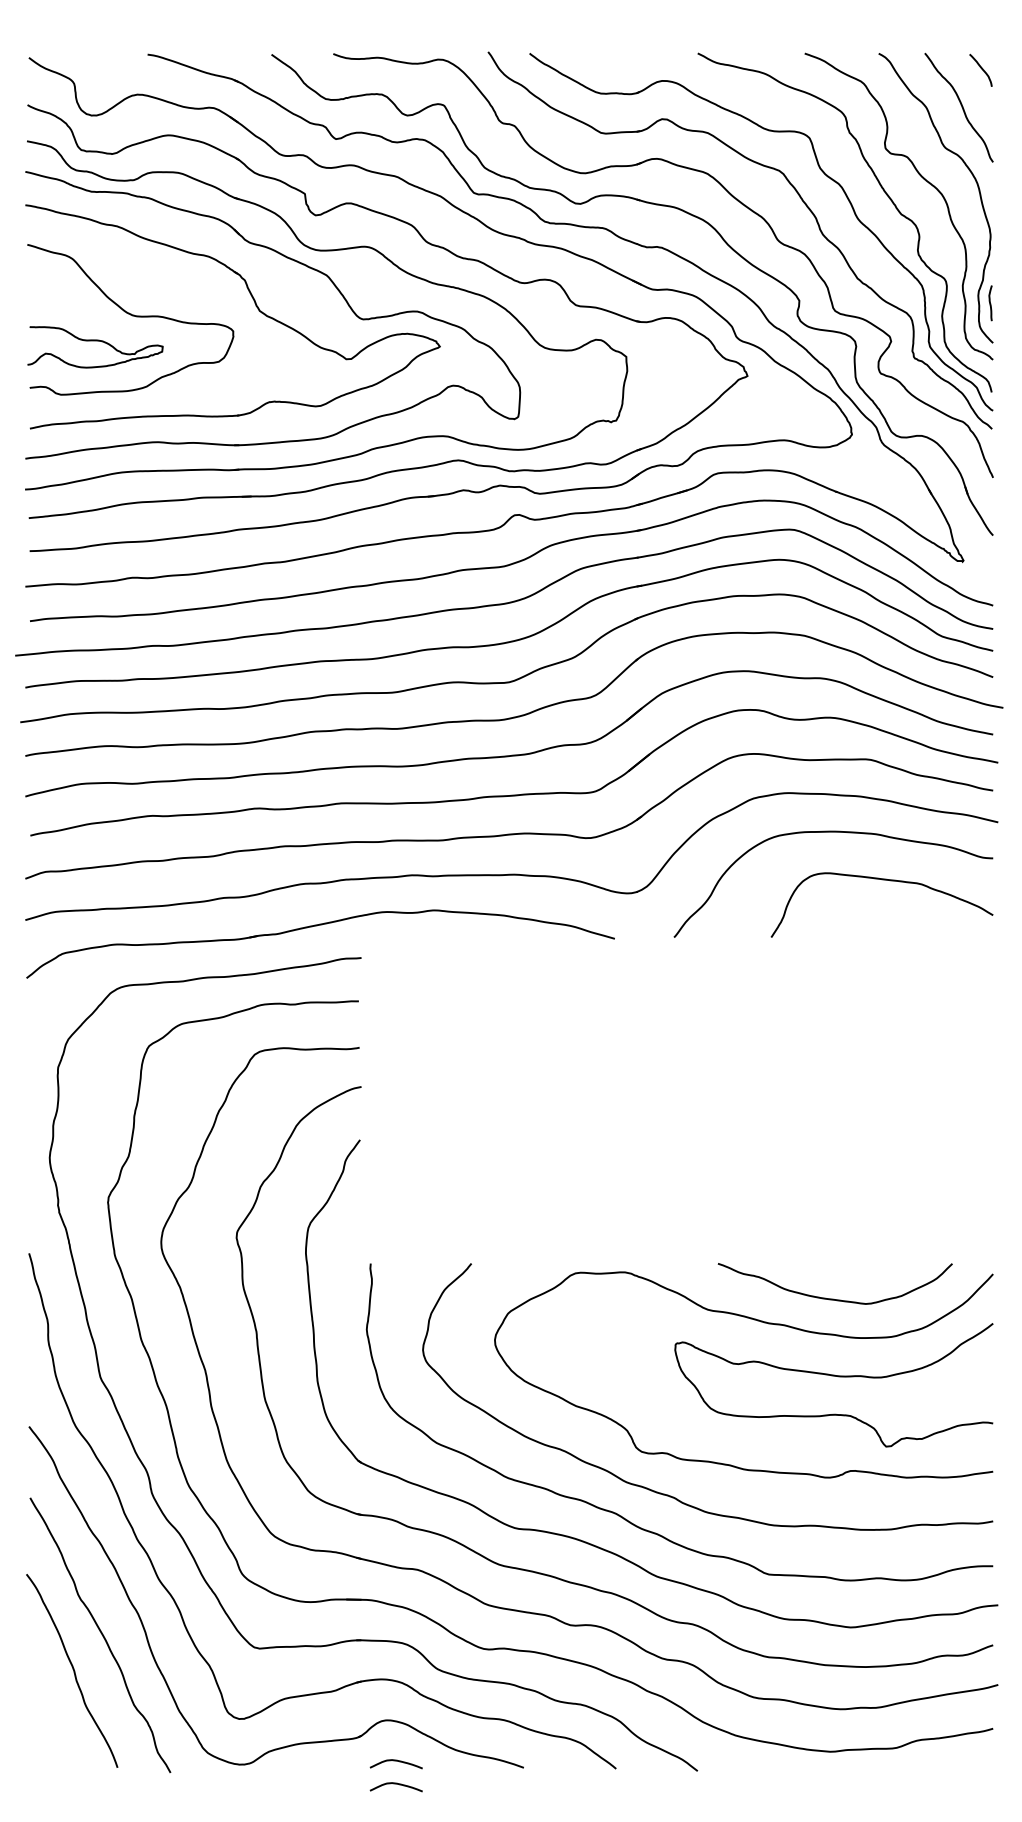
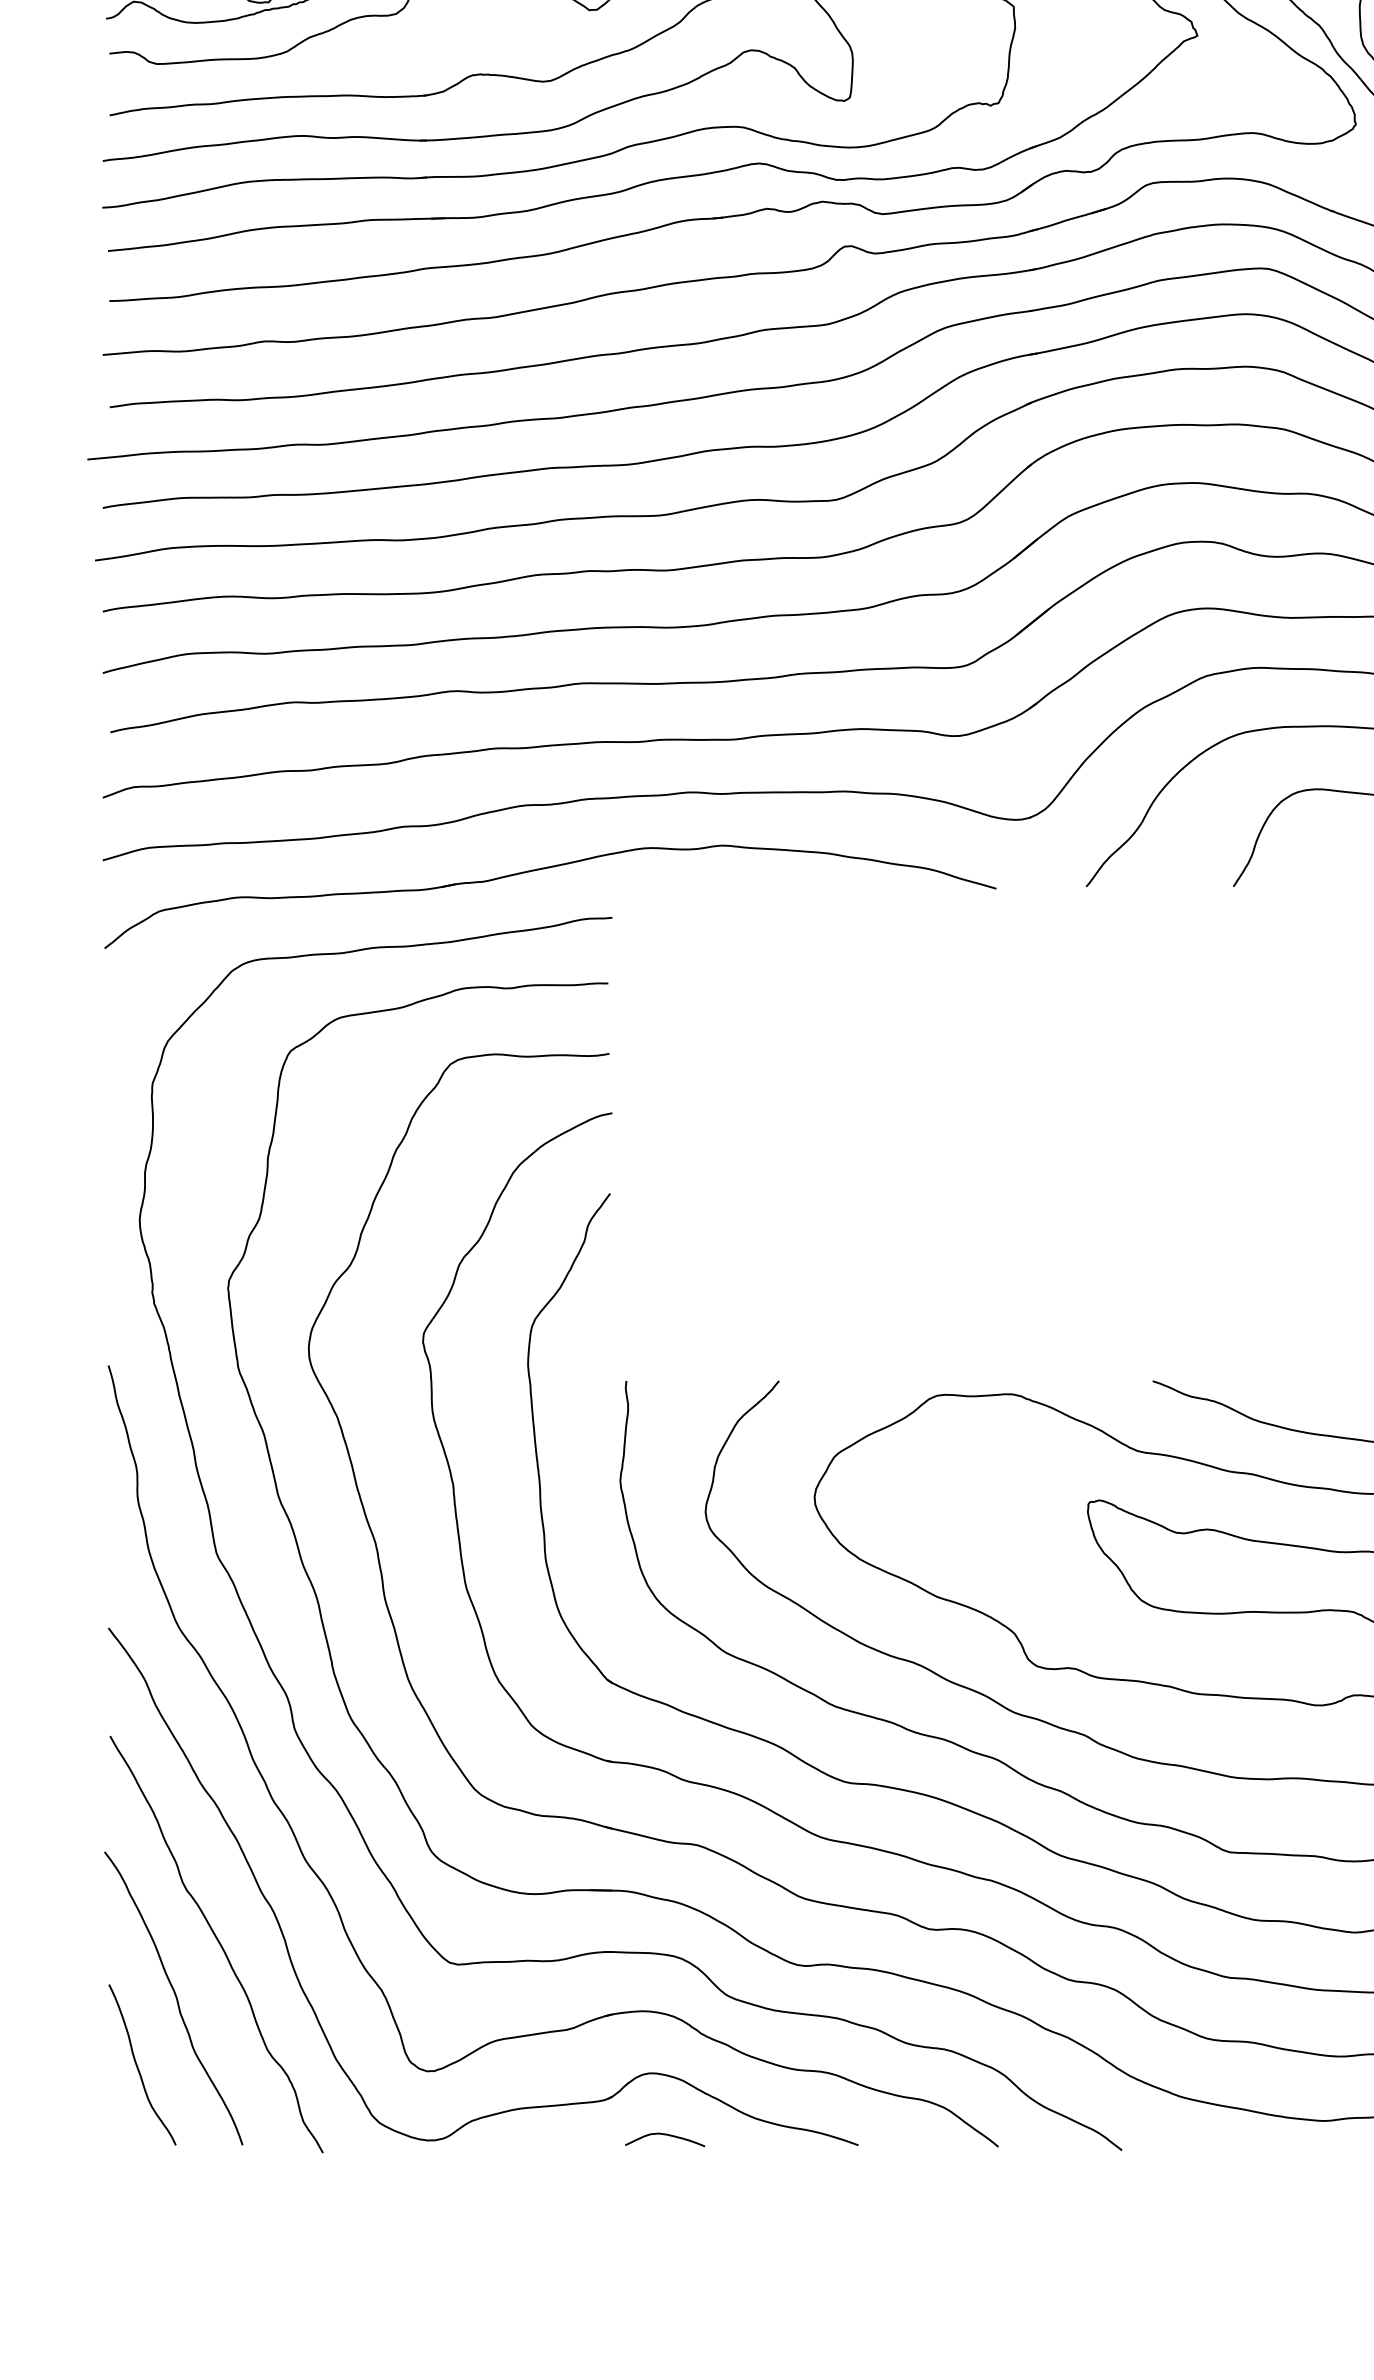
curve: (49, 1716) -> (139, 2067), added
curve: (395, 1784) -> (663, 2170), removed

